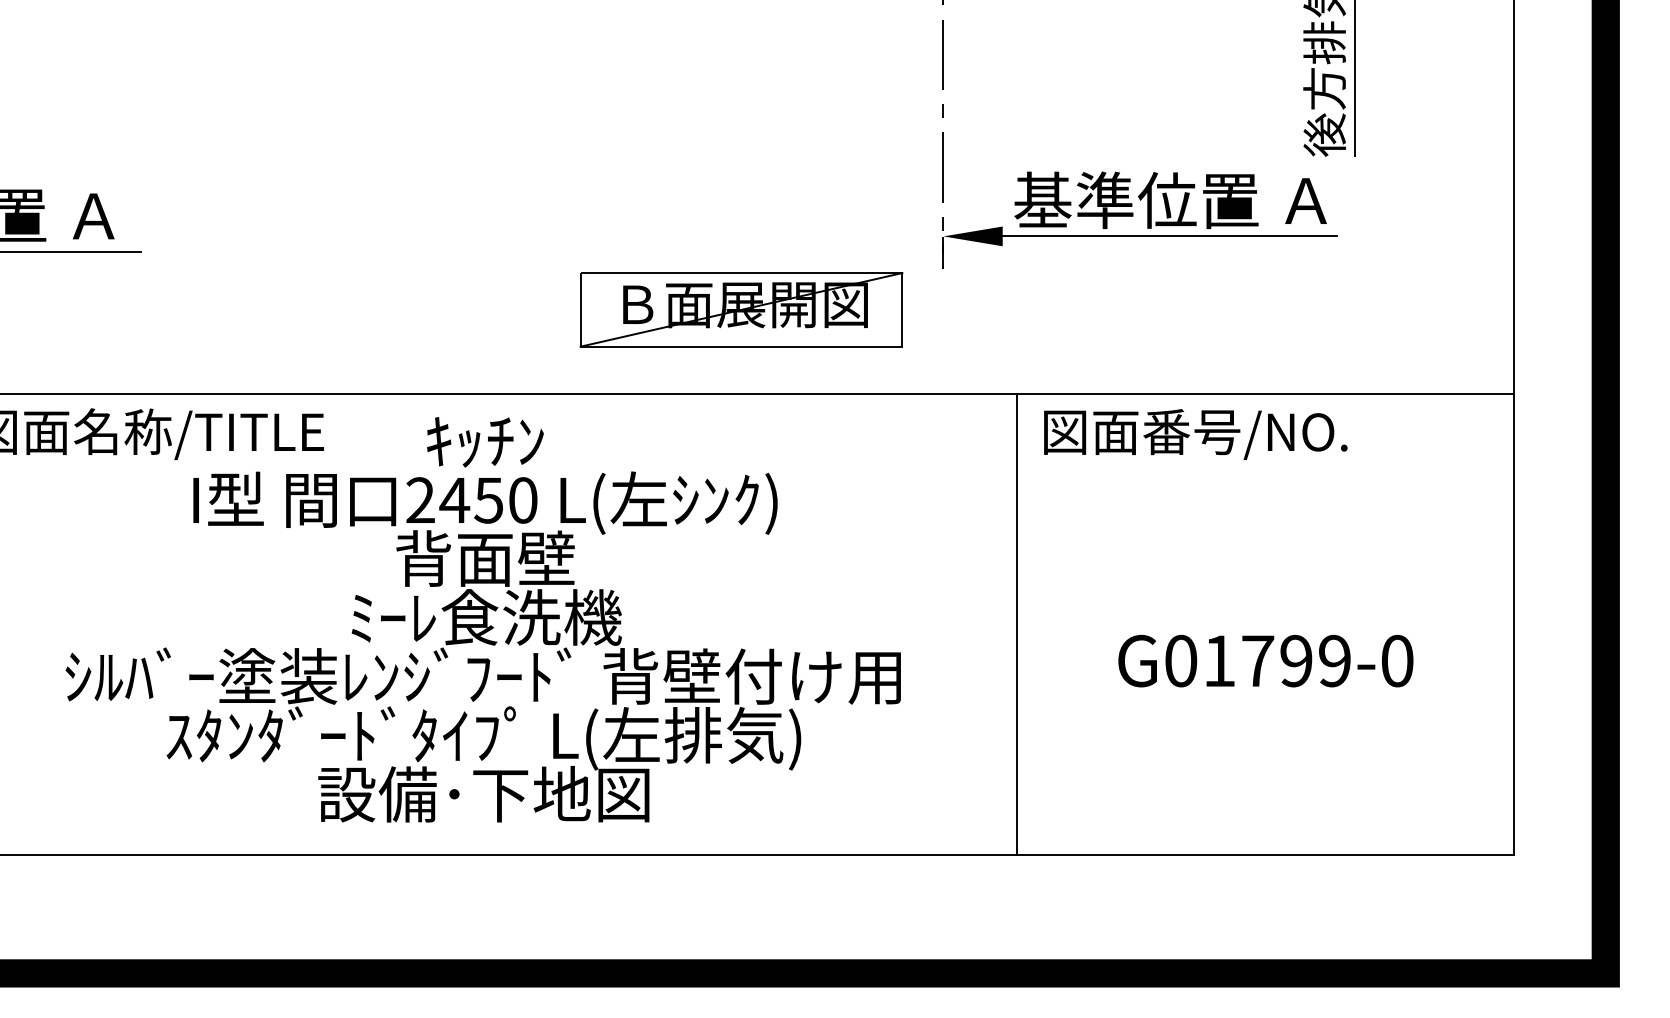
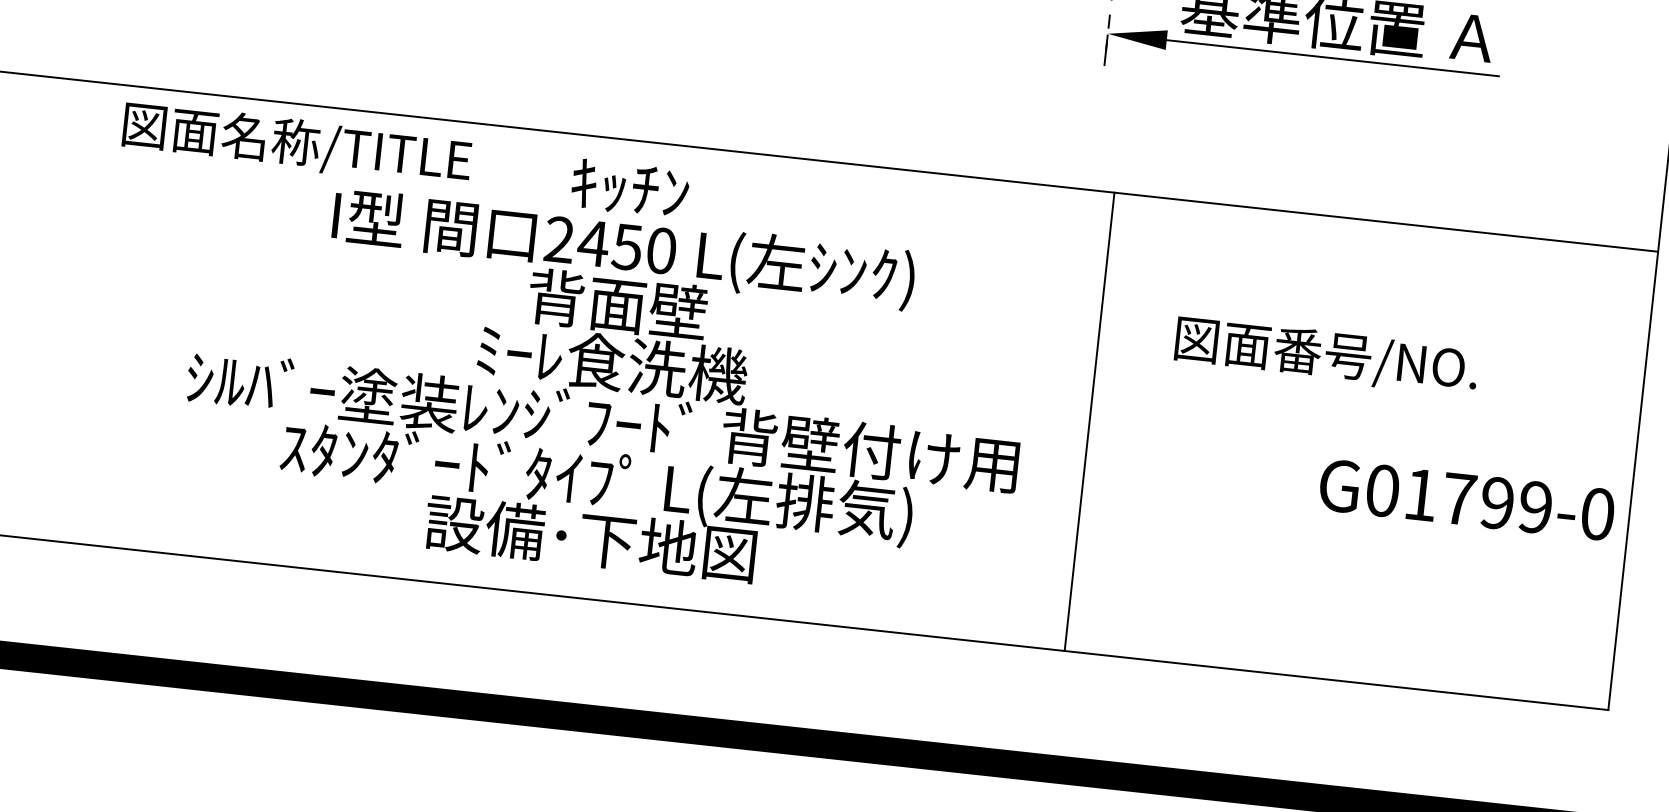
part: (741, 309) -> (899, 84), removed
text: (1195, 434) -> (1326, 356), moved
line: (1017, 623) -> (1089, 421), moved
text: (1265, 660) -> (1466, 499), moved

